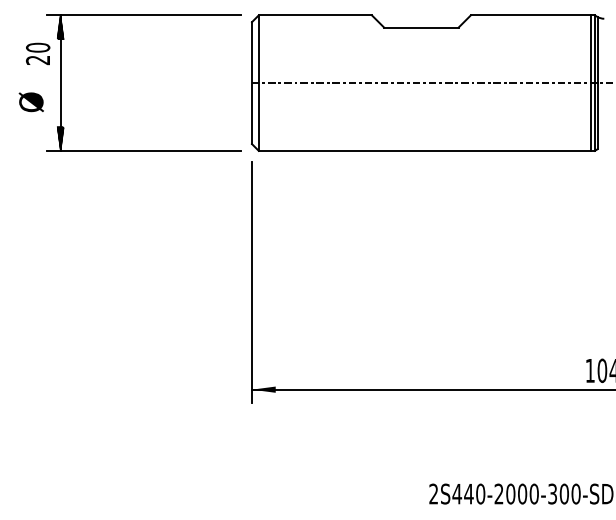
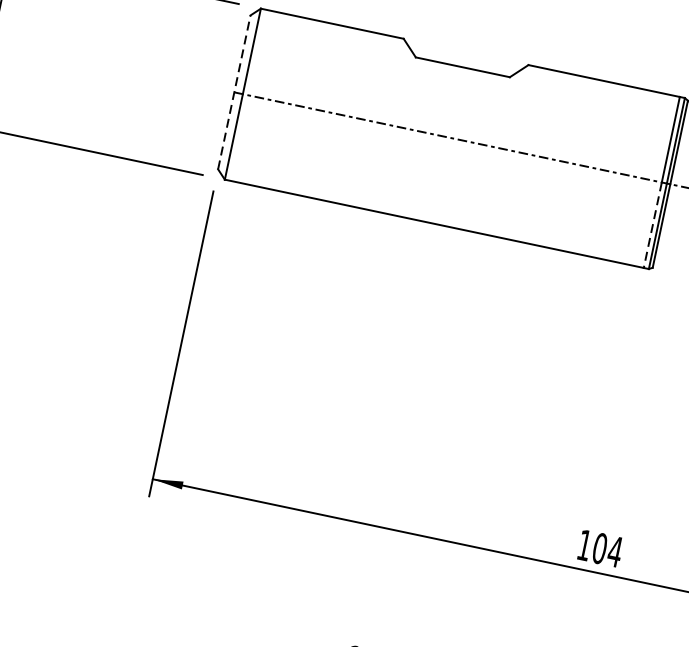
line: (252, 83) -> (234, 92), solid -> dashed
line: (590, 117) -> (652, 225), solid -> dashed

